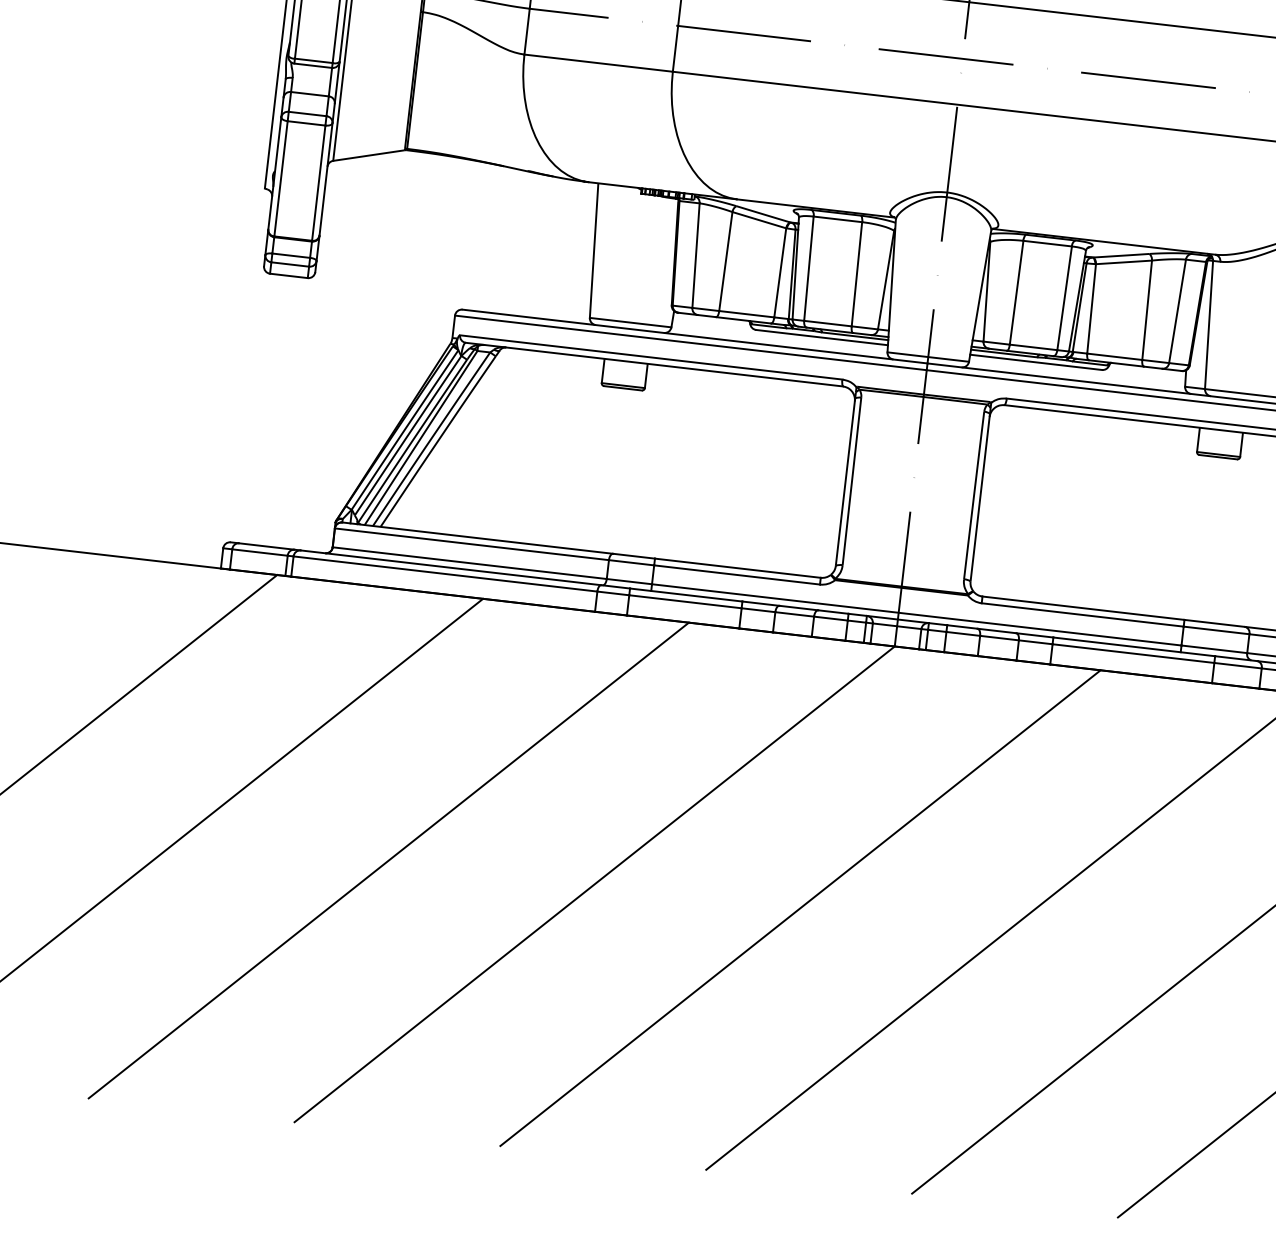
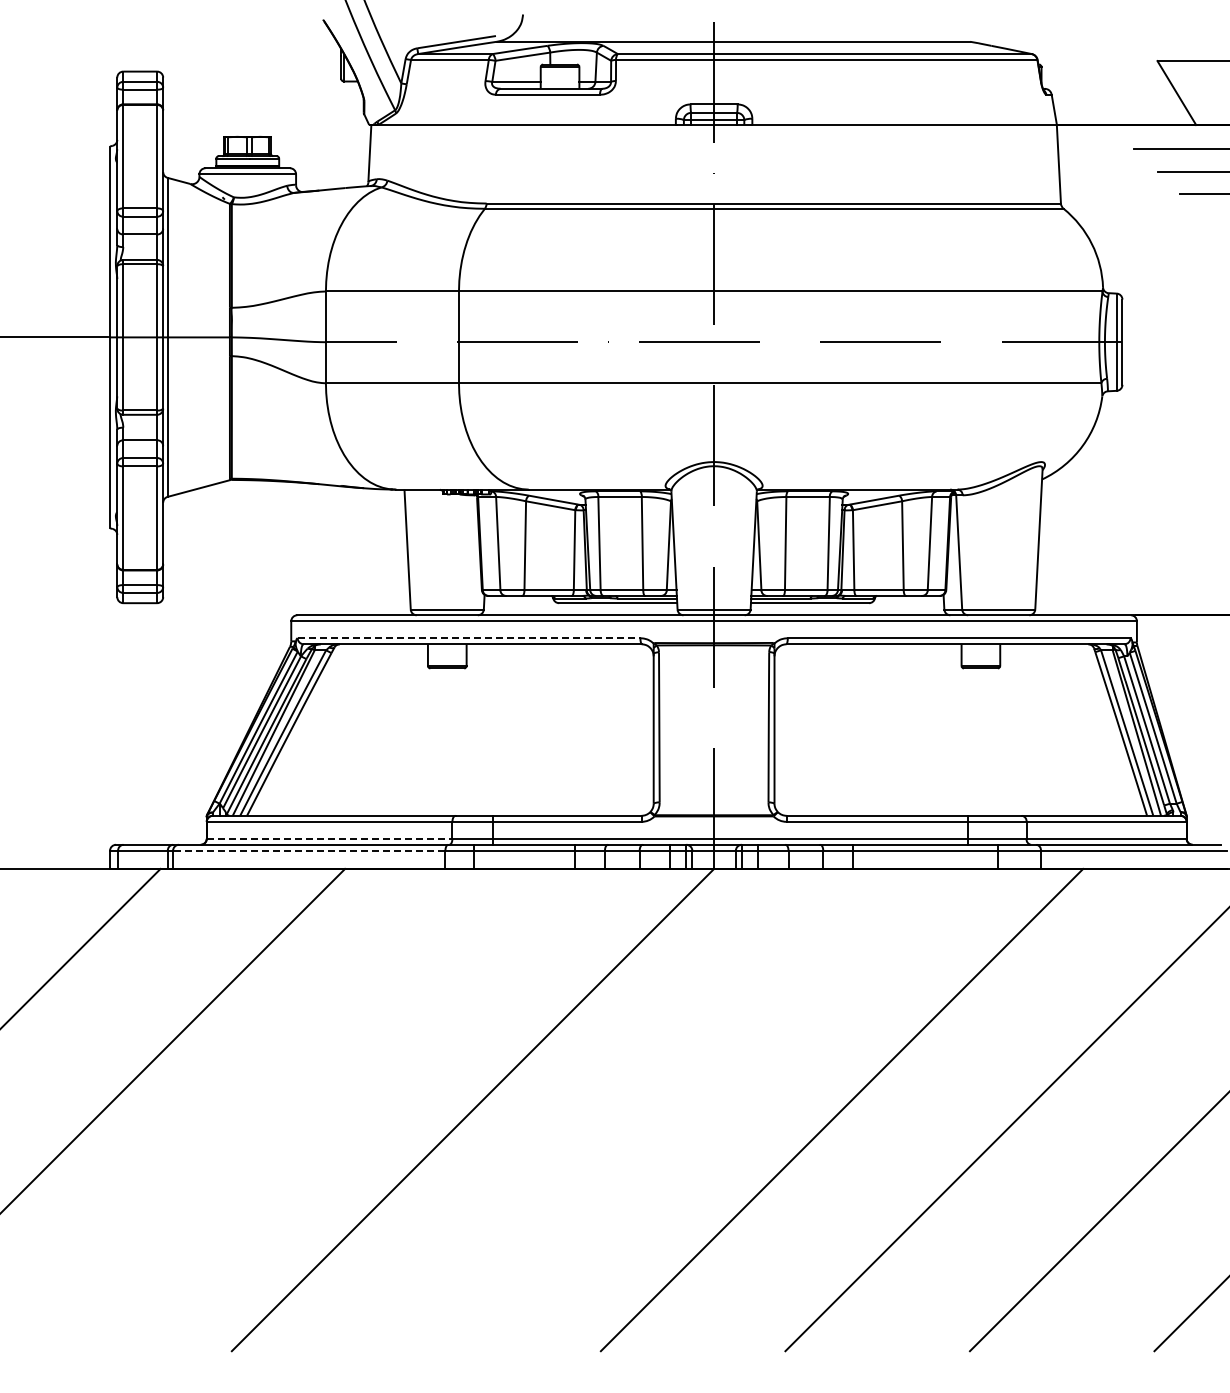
line: (651, 357) -> (469, 638), solid -> dashed
line: (469, 562) -> (329, 838), solid -> dashed
line: (444, 573) -> (308, 850), solid -> dashed
line: (388, 859) -> (288, 1109), removed
line: (800, 907) -> (657, 1109), removed

